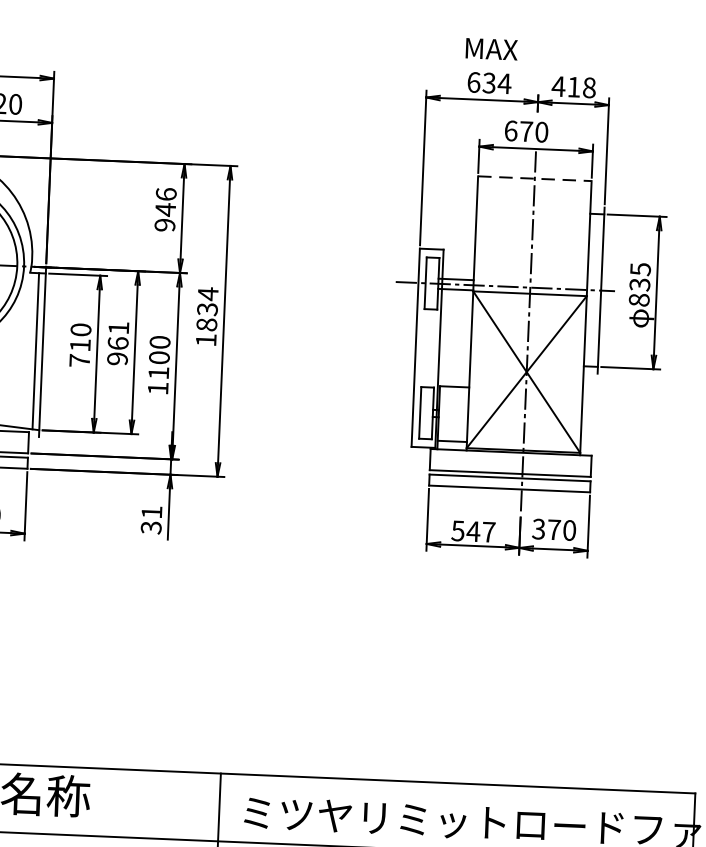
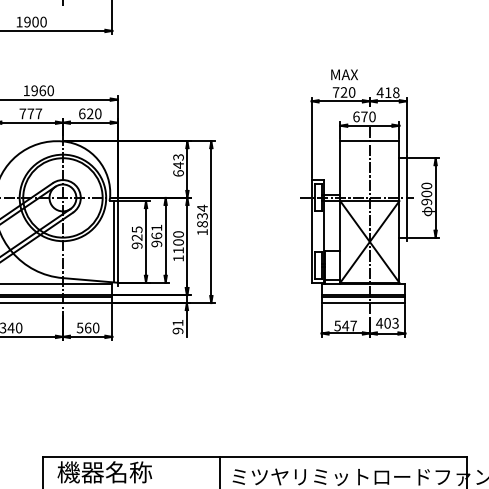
text: (488, 83) -> (343, 92), 634 -> 720
line: (534, 179) -> (369, 141), dashed -> solid
text: (165, 209) -> (178, 165), 946 -> 643
text: (639, 283) -> (426, 193), 835 -> 900
text: (79, 344) -> (136, 237), 710 -> 925
text: (152, 526) -> (178, 330), 31 -> 91
text: (554, 528) -> (387, 322), 370 -> 403

